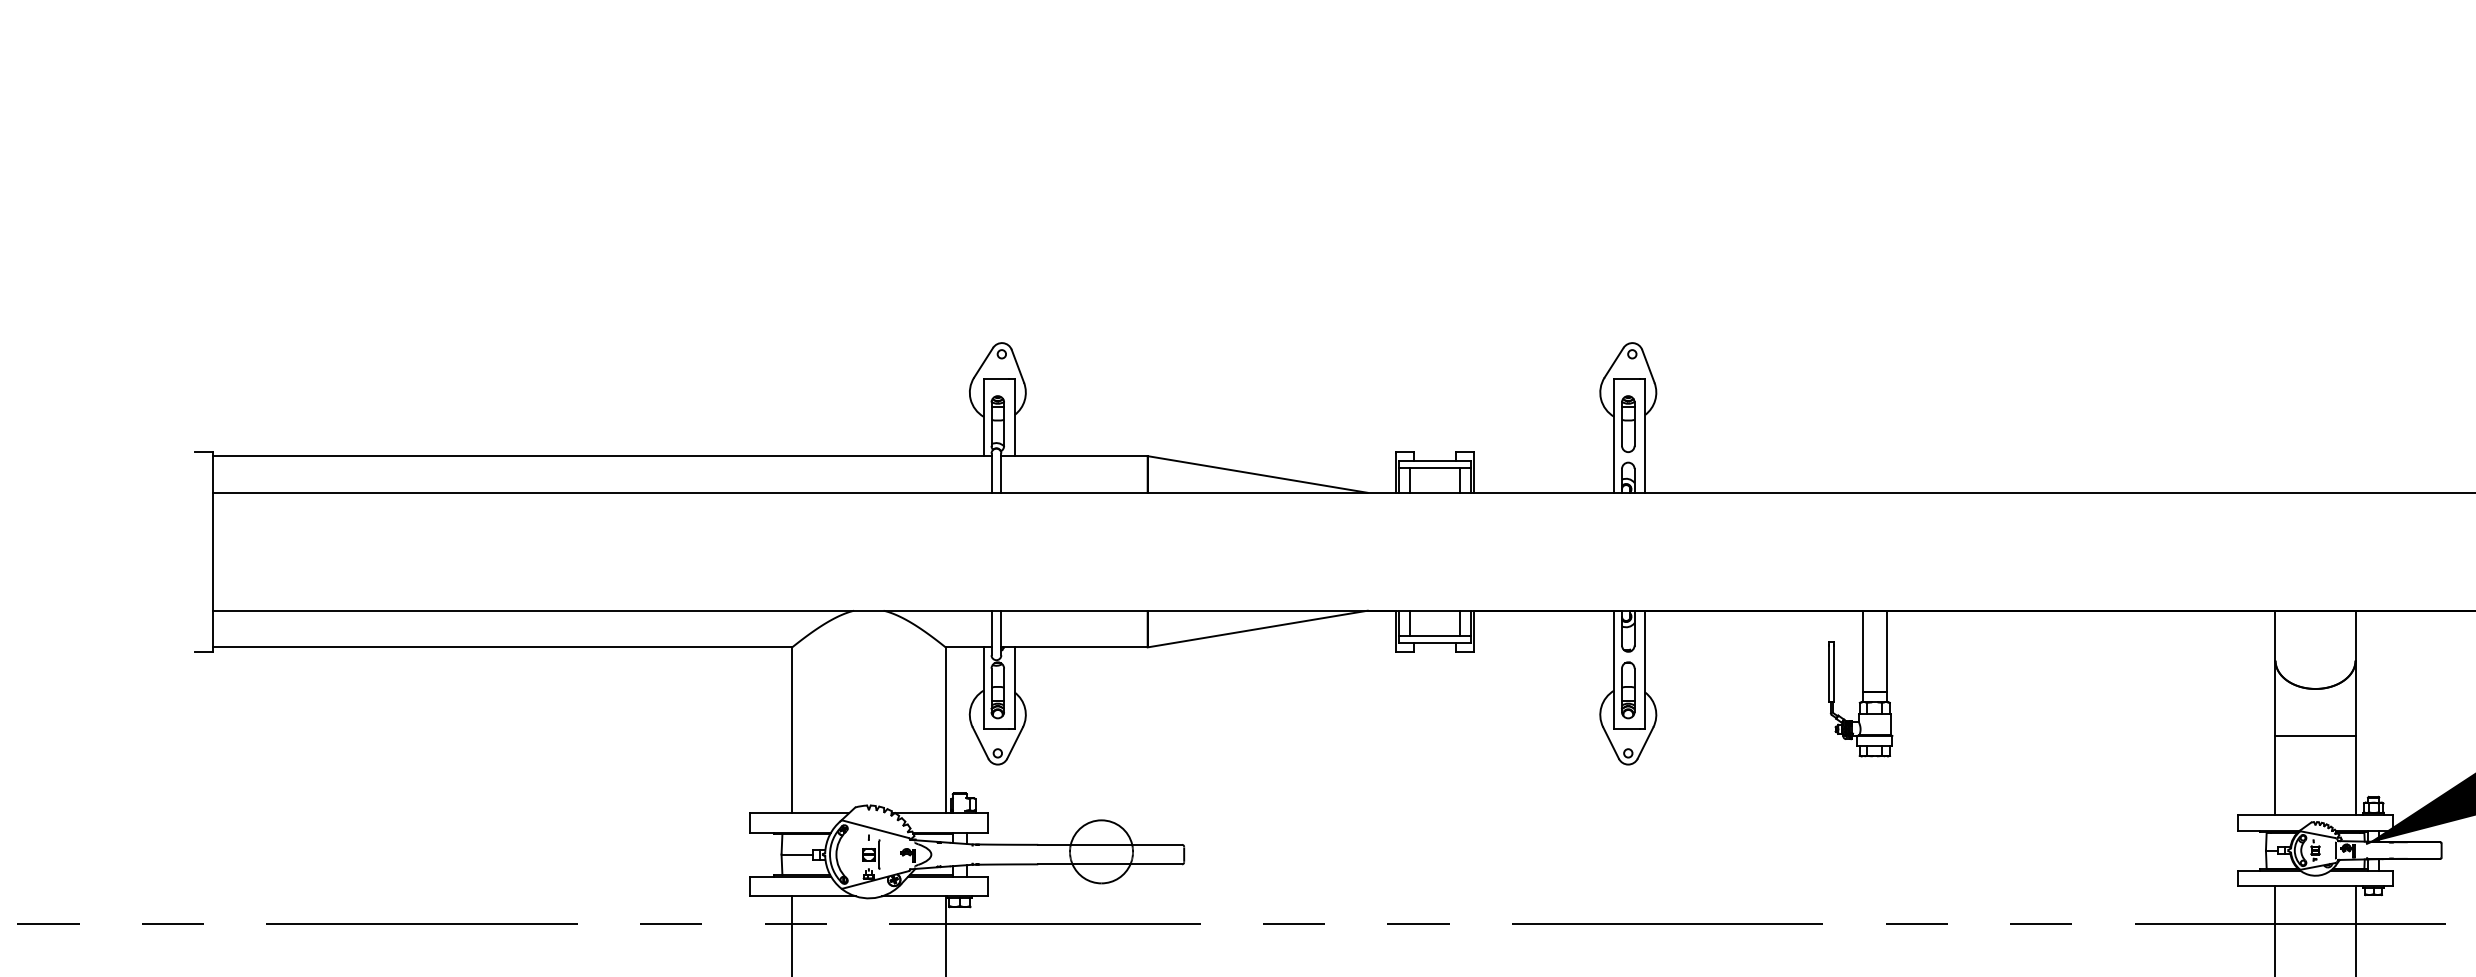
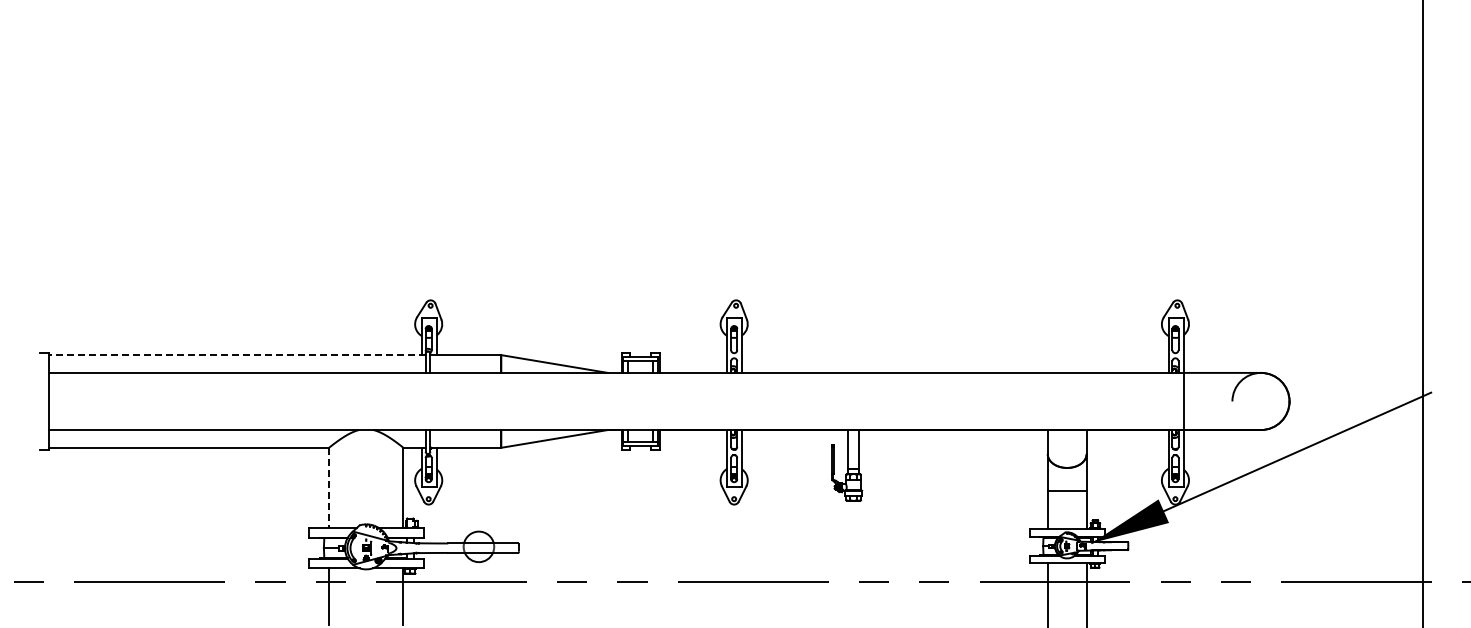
line: (603, 456) -> (237, 355), solid -> dashed
line: (793, 731) -> (329, 488), solid -> dashed

